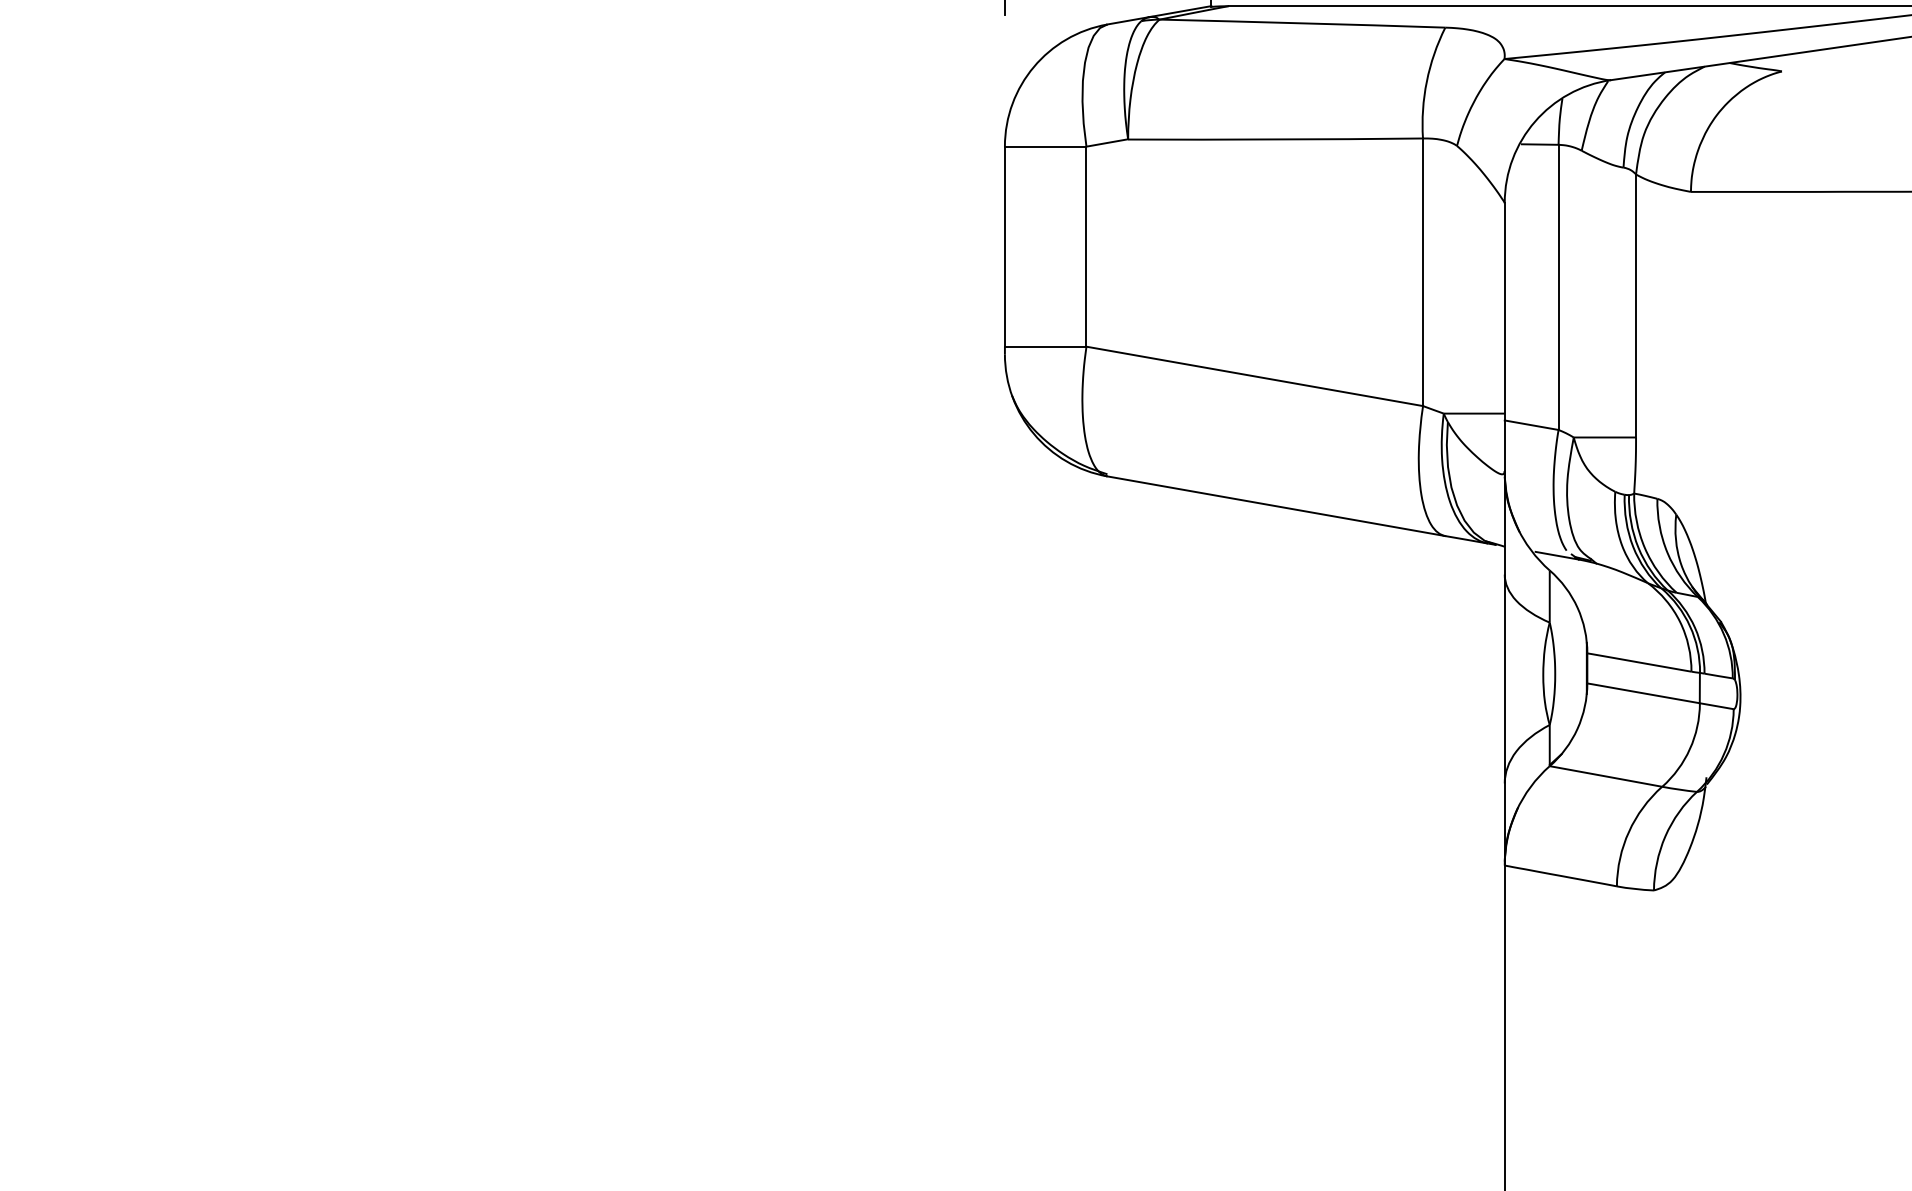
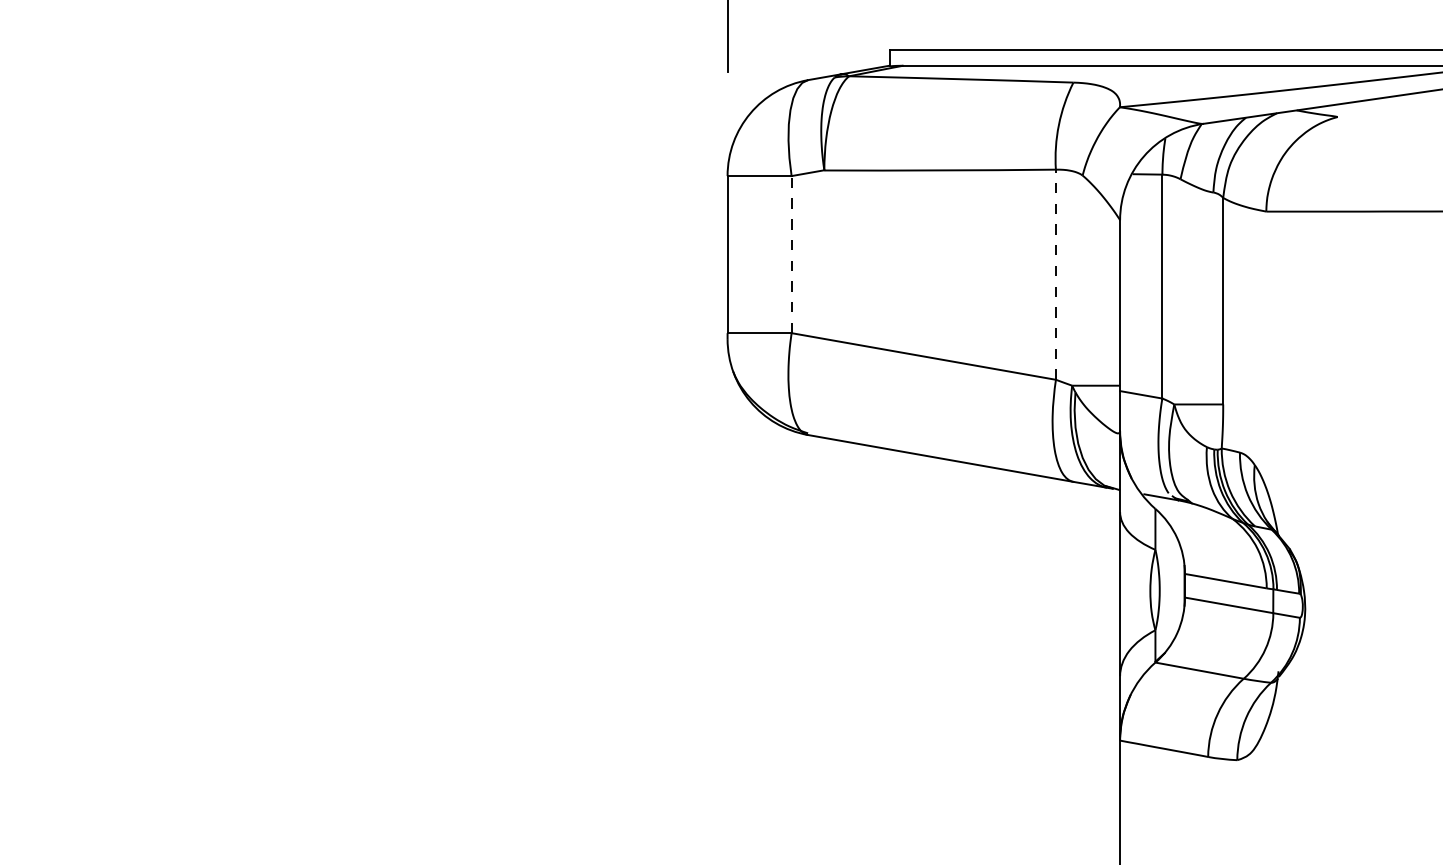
line: (1086, 246) -> (791, 254), solid -> dashed
line: (1423, 272) -> (1056, 274), solid -> dashed

